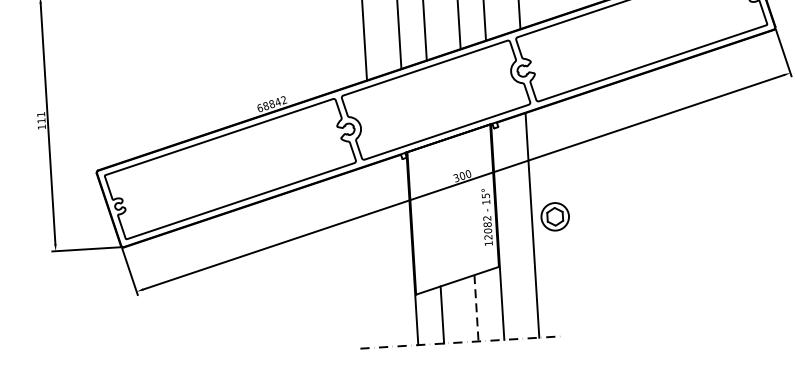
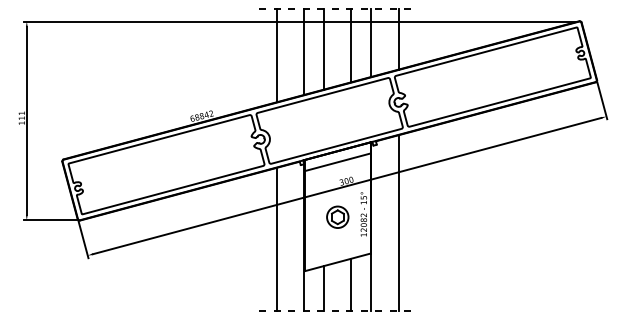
line: (449, 152) -> (337, 162), added
part: (554, 215) -> (337, 216), moved
line: (377, 255) -> (276, 238), added
line: (476, 308) -> (351, 284), dashed -> solid

